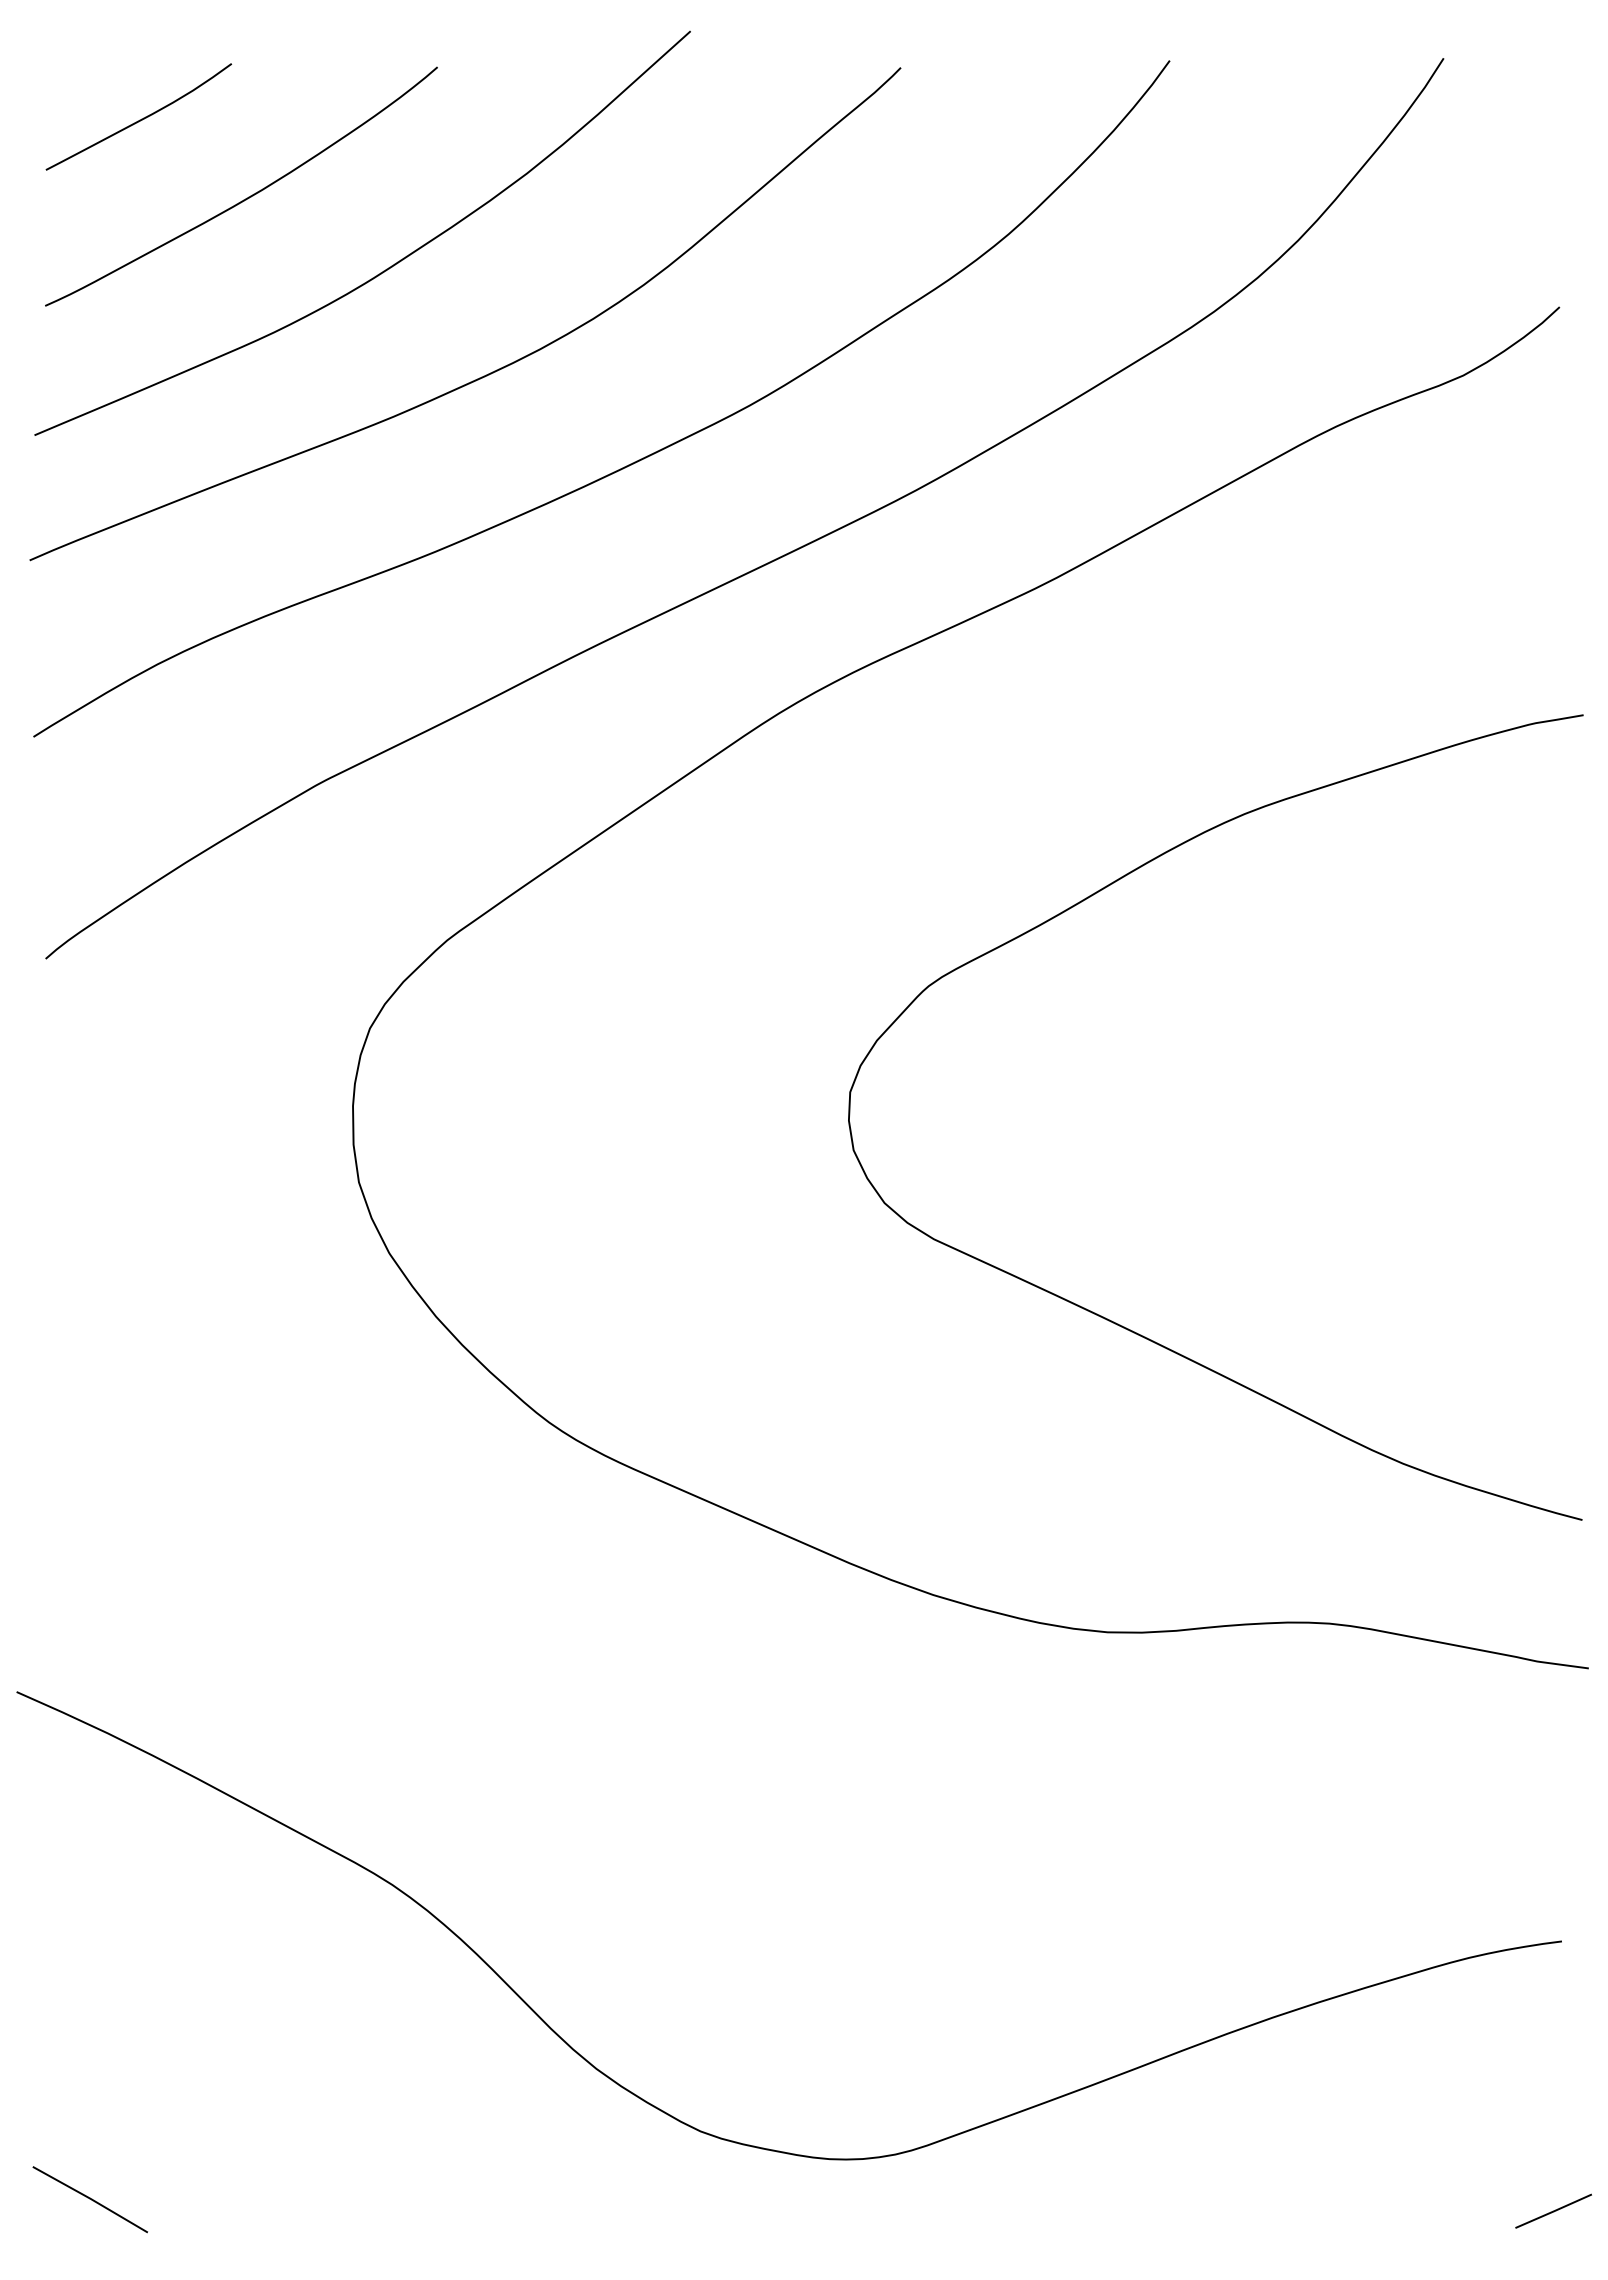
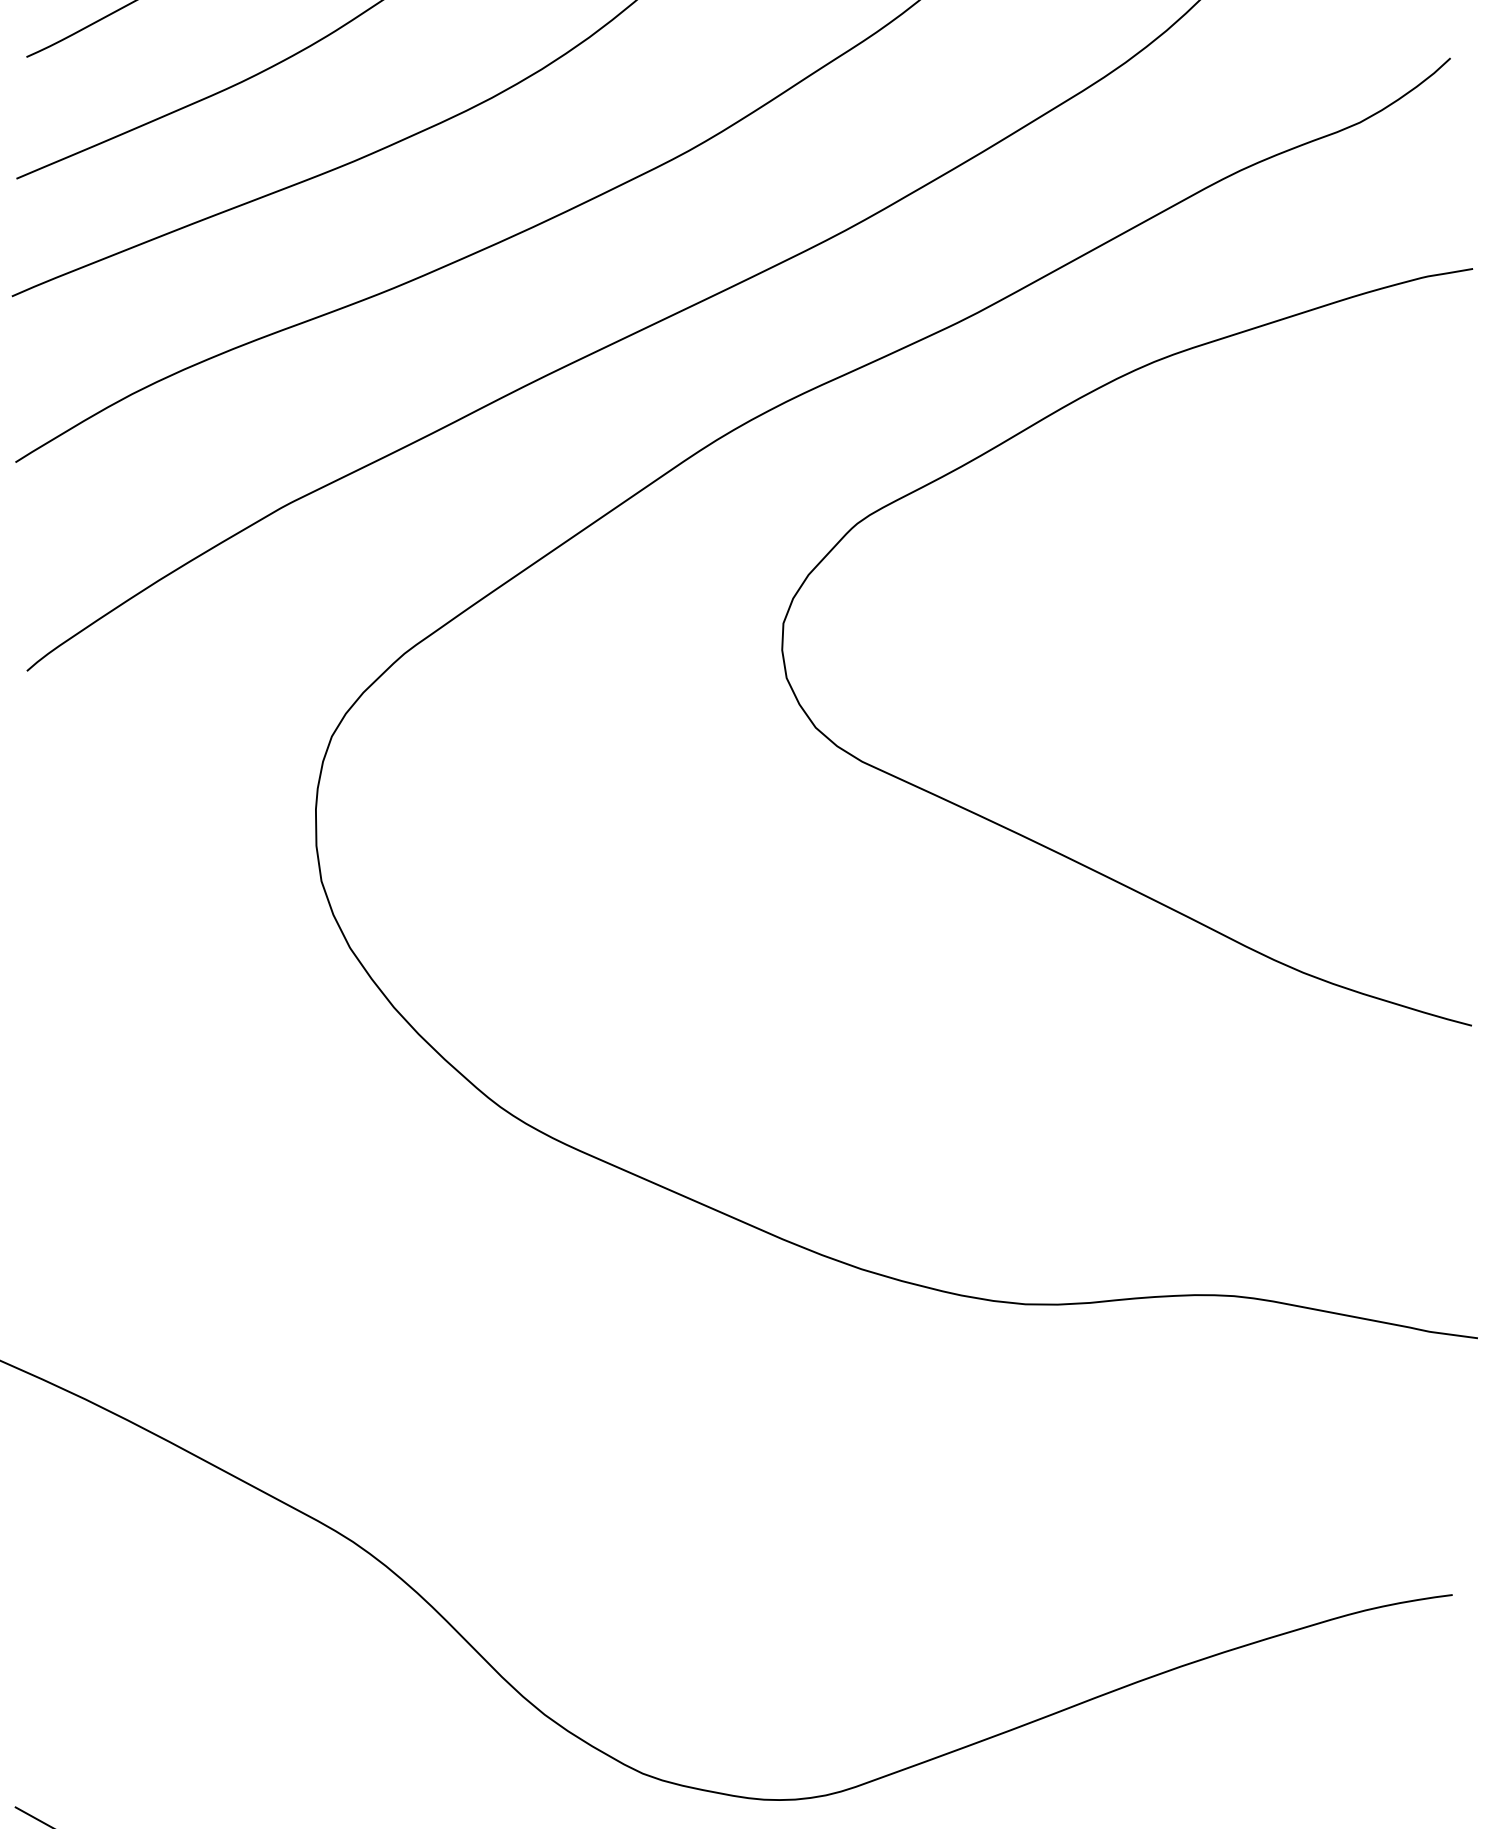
curve: (1116, 1322) -> (1033, 839), moved

